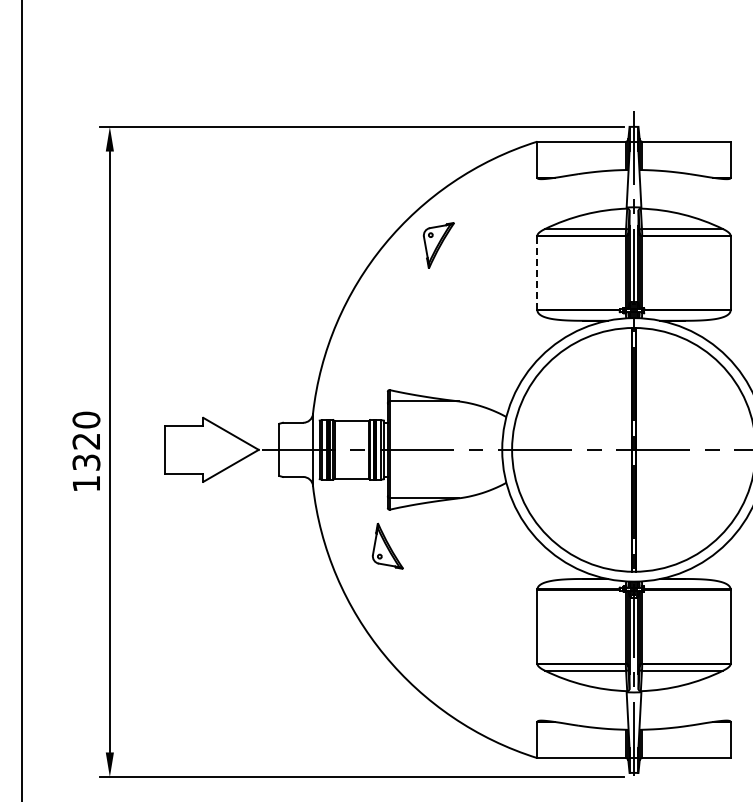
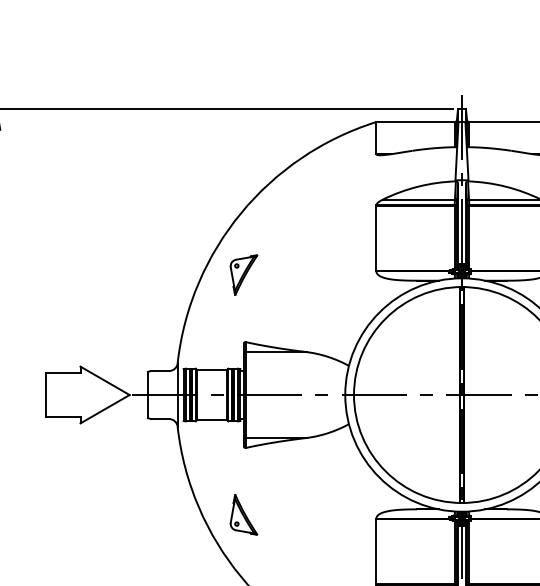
part: (438, 245) -> (243, 275), moved
line: (537, 272) -> (376, 237), dashed -> solid
part: (387, 545) -> (243, 514), moved

